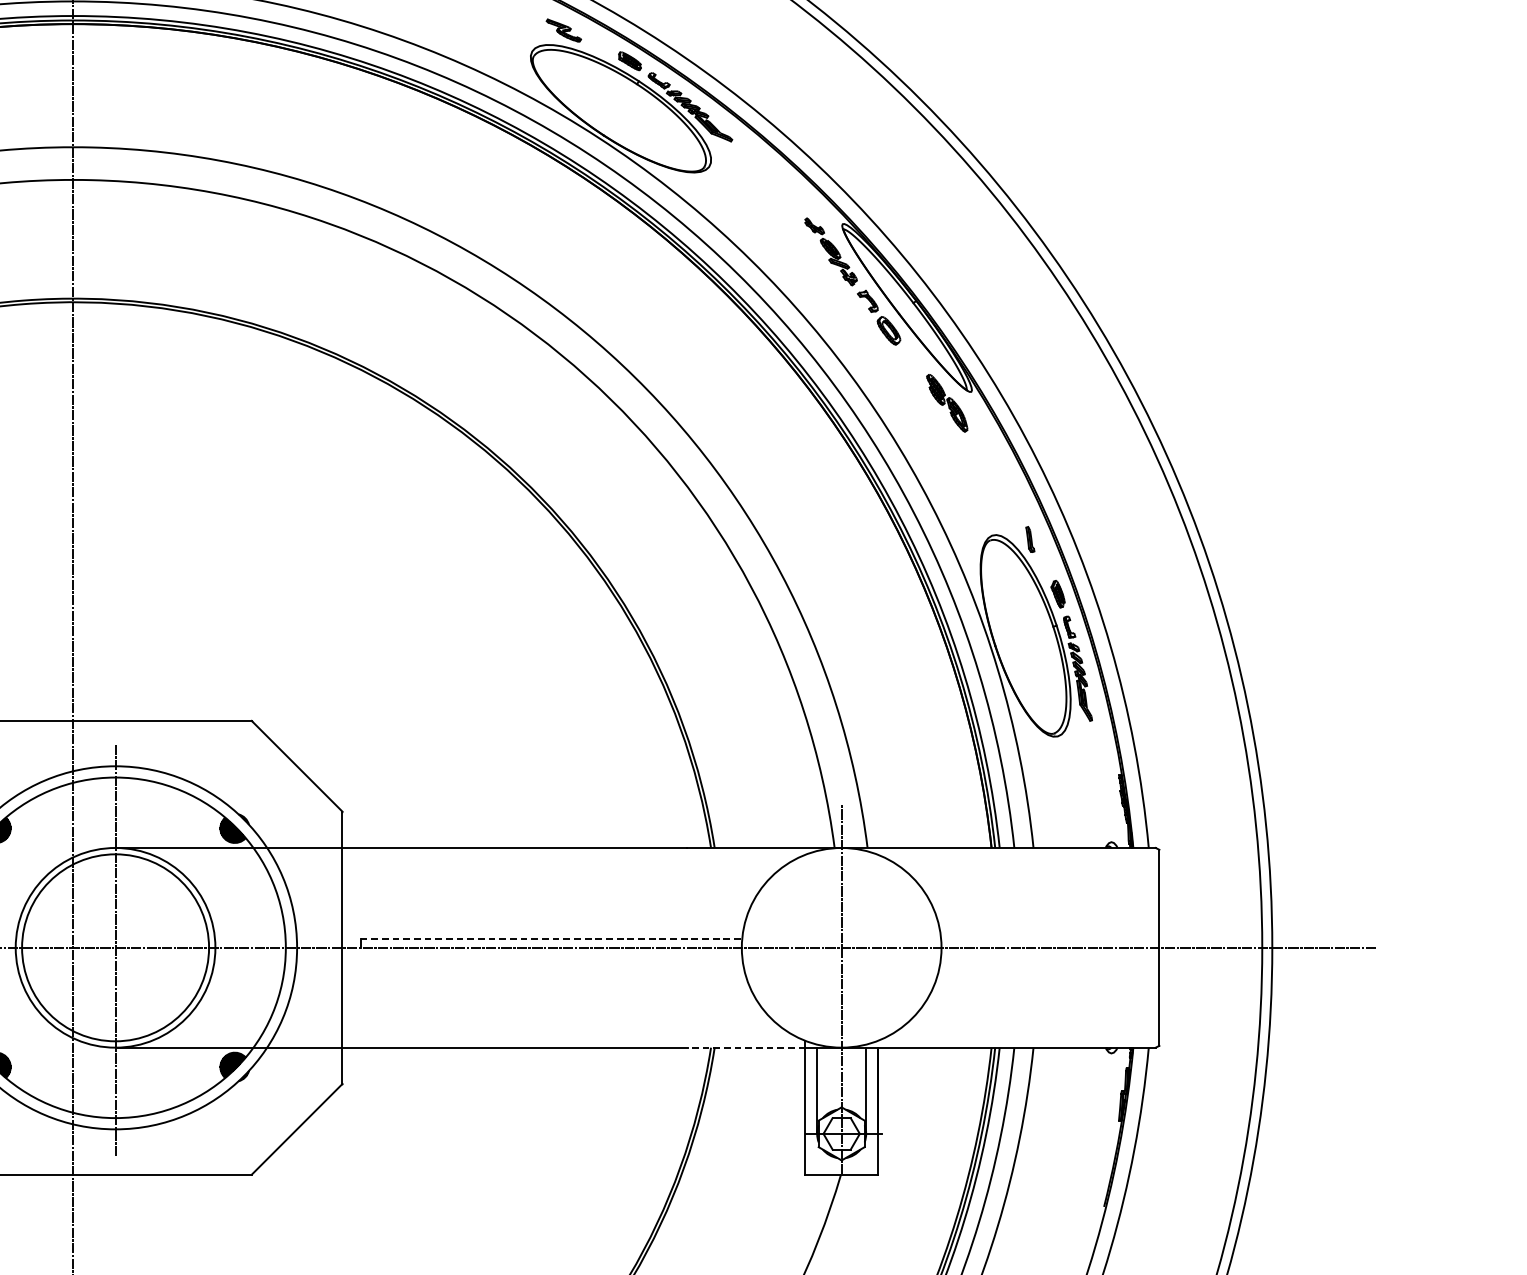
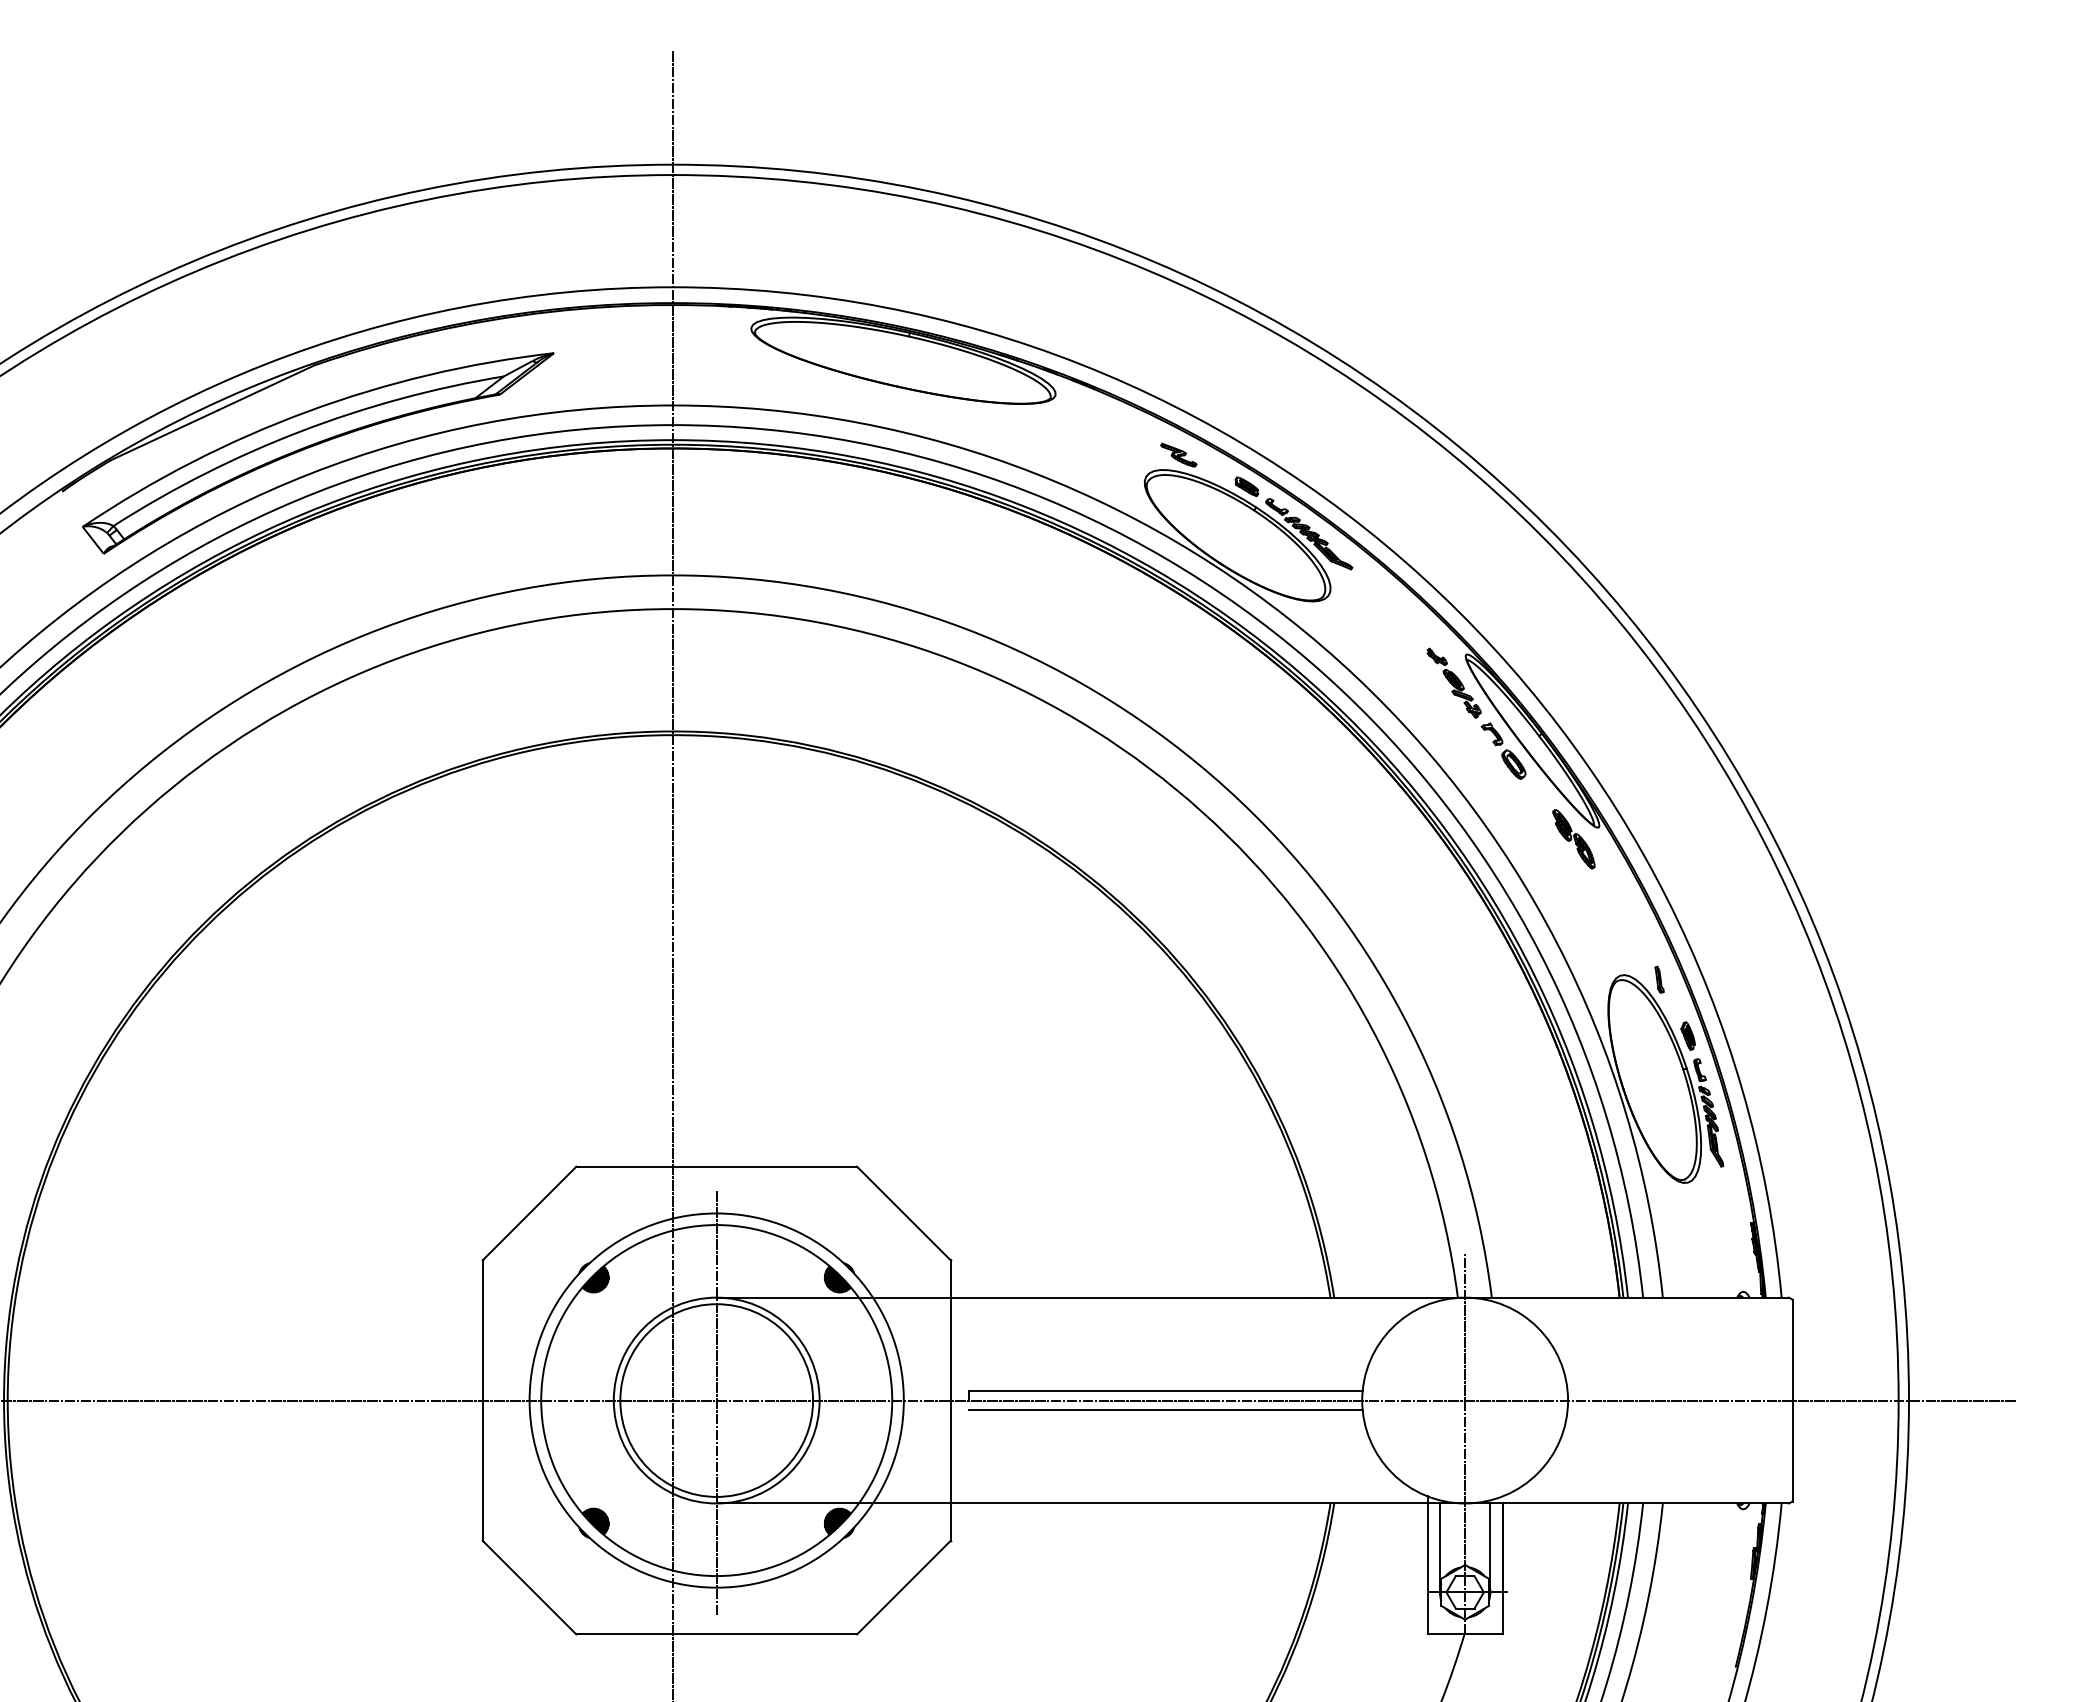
line: (550, 939) -> (1165, 1391), dashed -> solid
line: (550, 956) -> (1165, 1409), added
line: (746, 1047) -> (1367, 1503), dashed -> solid

